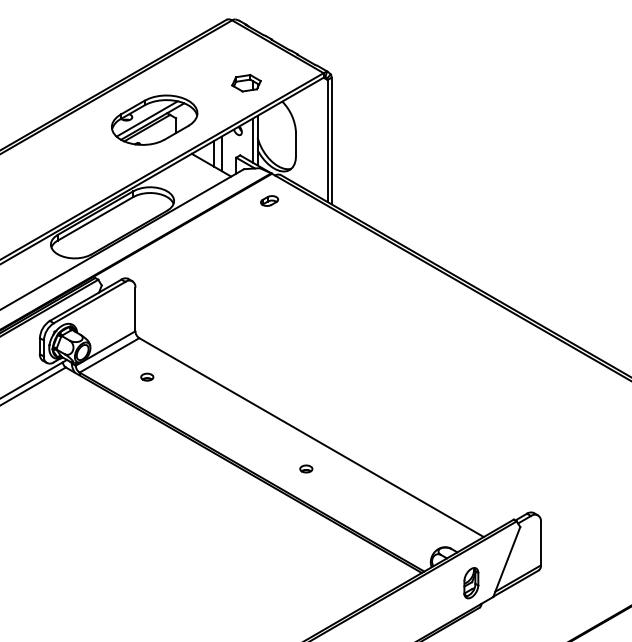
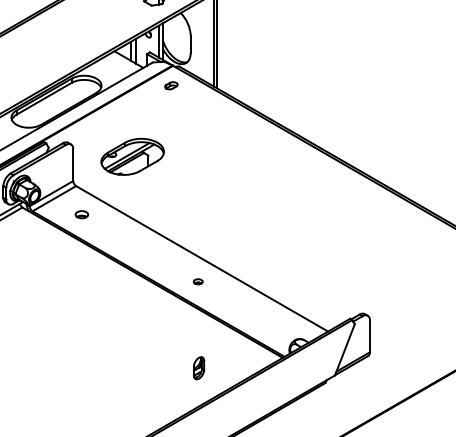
part: (154, 119) -> (132, 156), moved
part: (147, 376) -> (82, 214), size x1.4
part: (471, 583) -> (199, 368), moved

